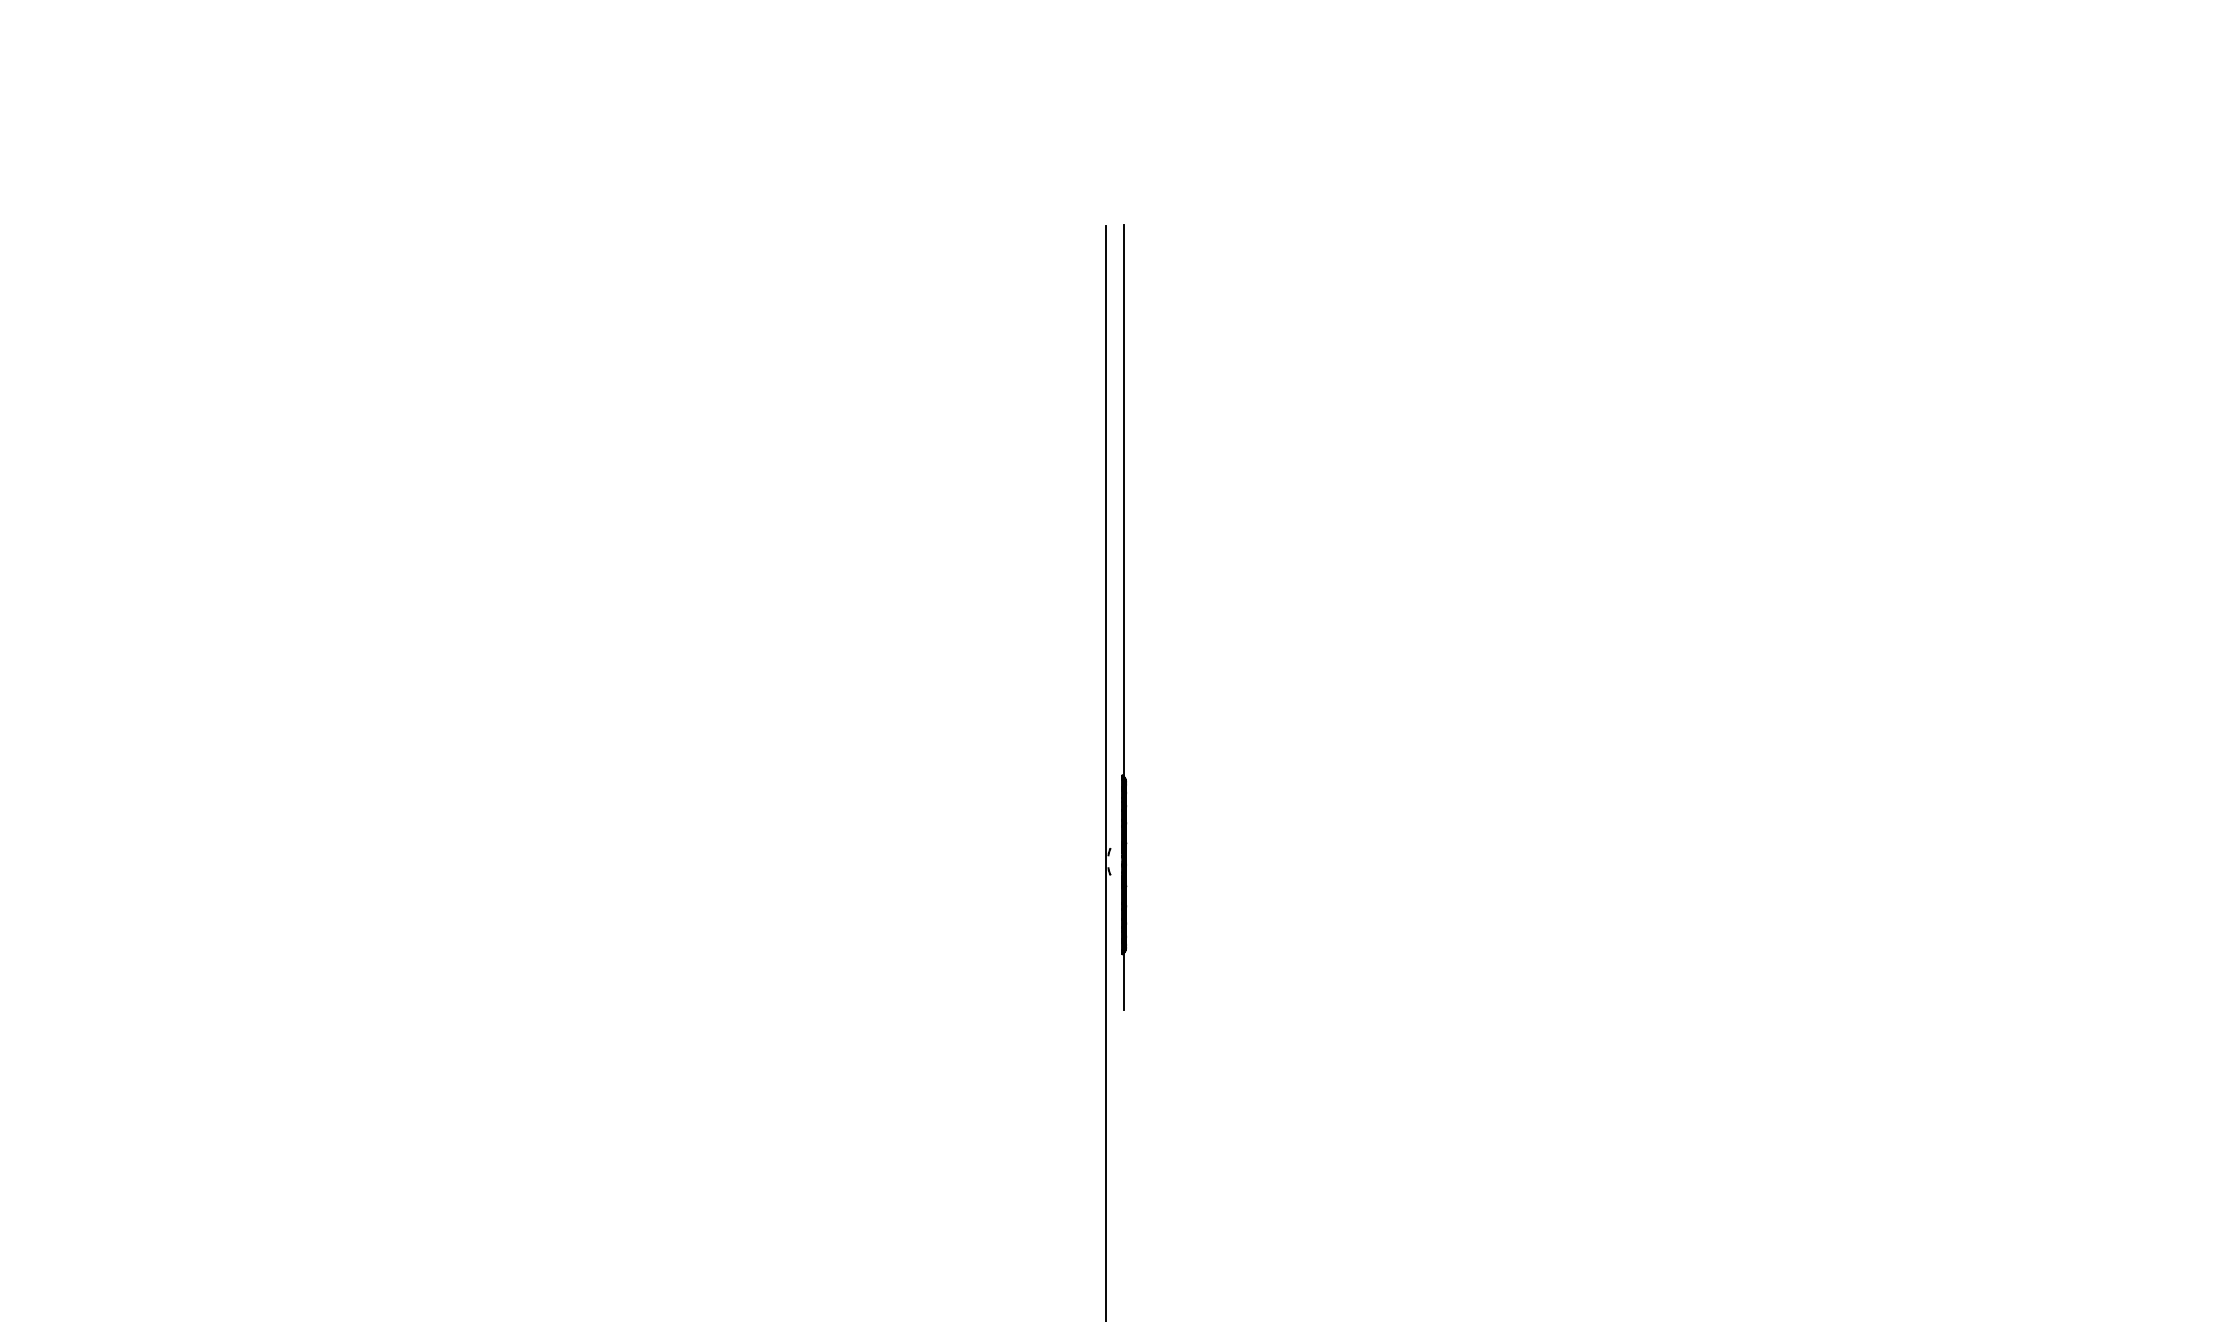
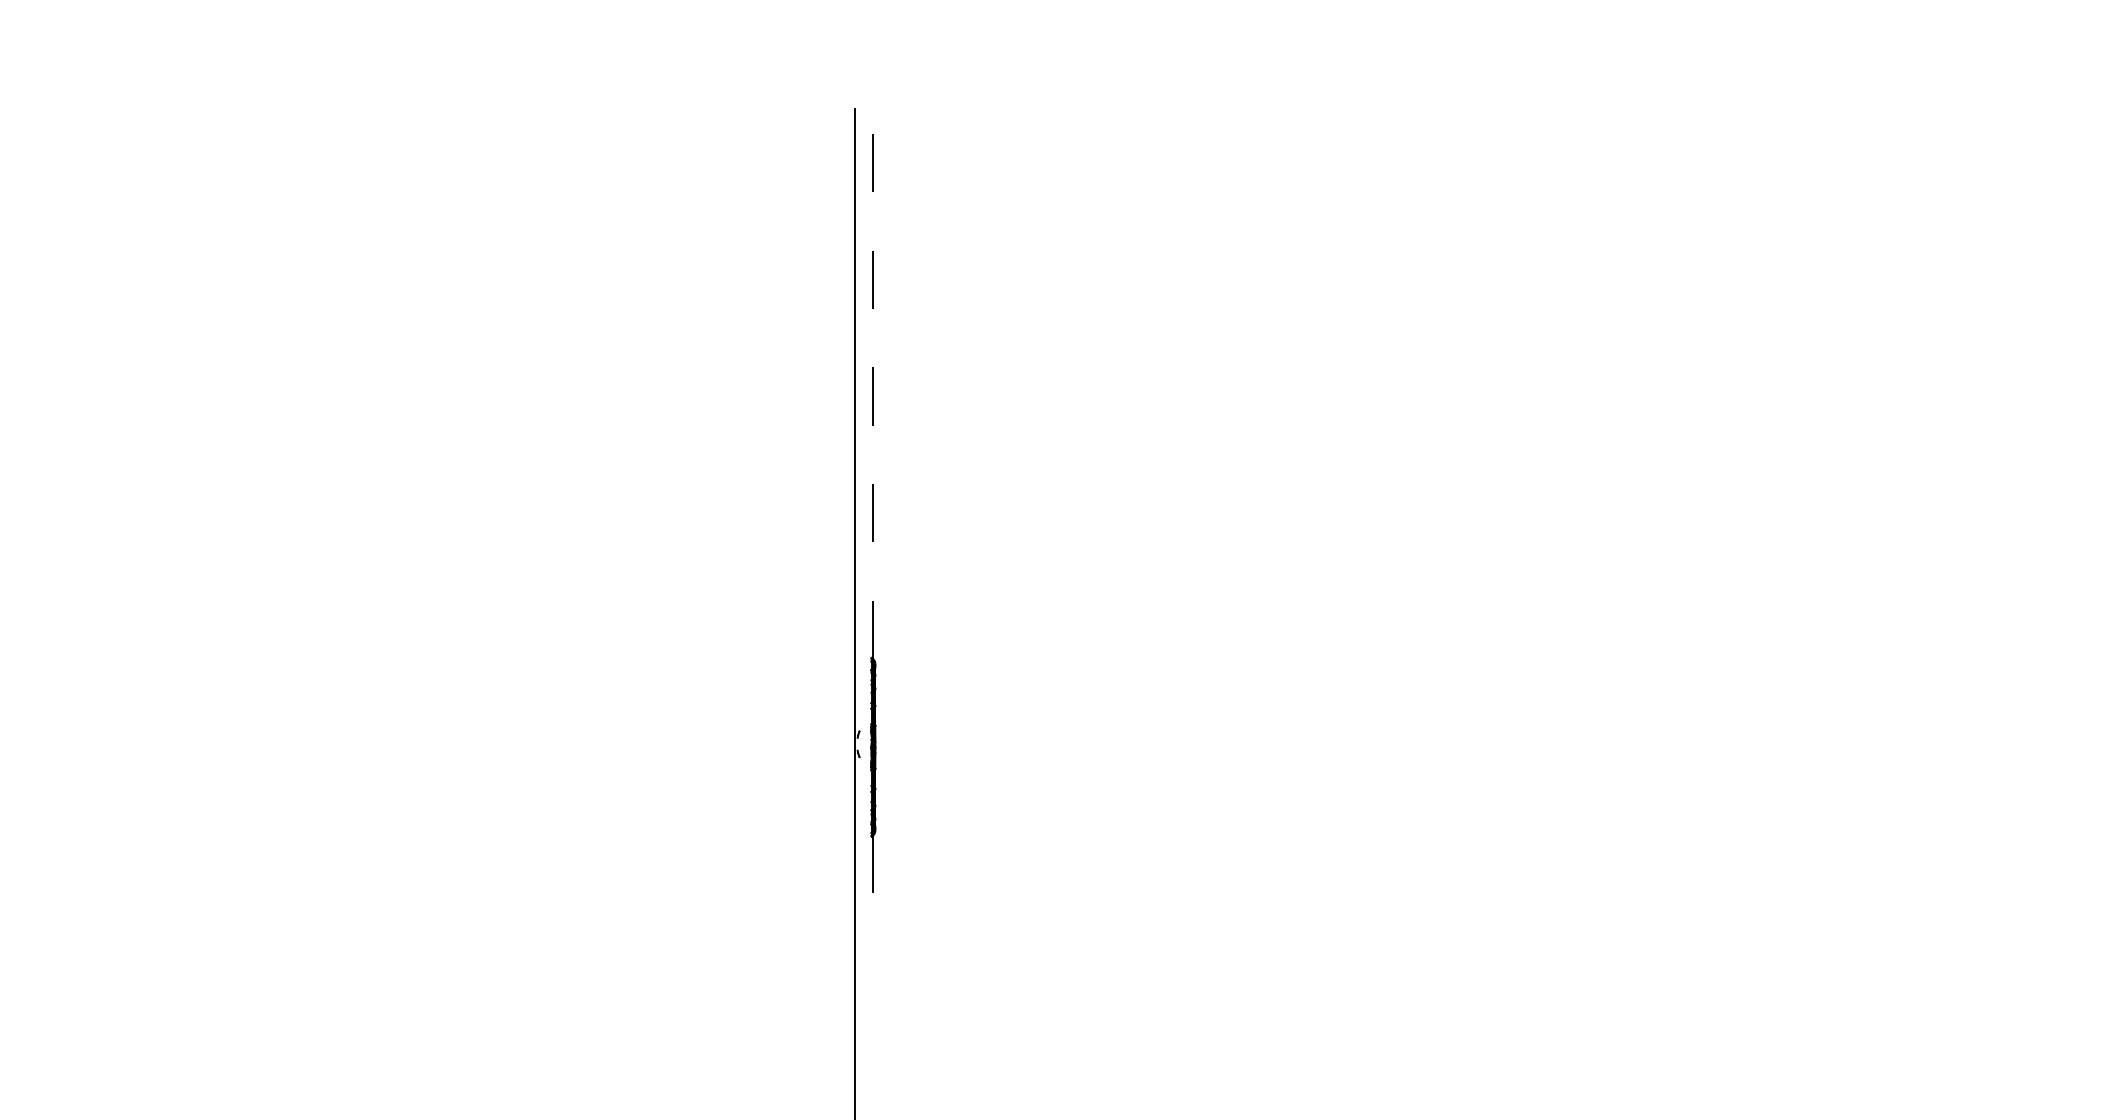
line: (1123, 500) -> (872, 383), solid -> dashed

